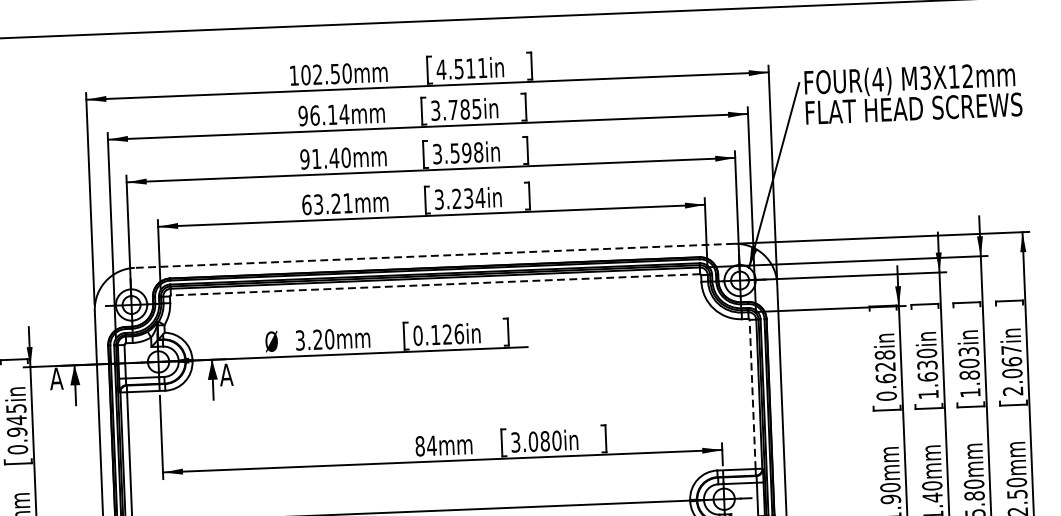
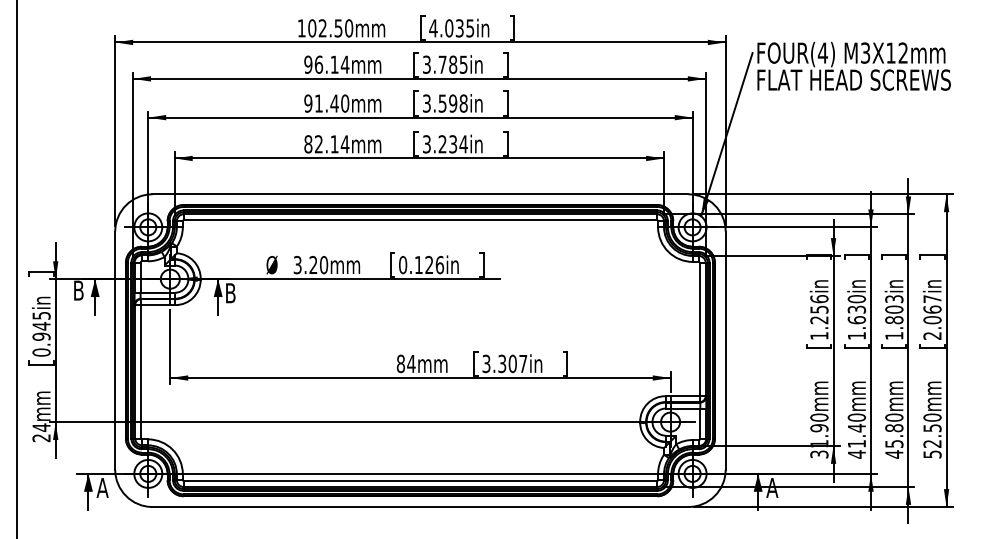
text: (470, 68) -> (459, 28), 4.511in -> 4.035in
text: (327, 204) -> (326, 144), 63.21mm -> 82.14mm
line: (434, 256) -> (420, 194), dashed -> solid
line: (435, 285) -> (420, 220), dashed -> solid
text: (226, 375) -> (230, 293), A -> B
text: (885, 375) -> (819, 317), 0.628in -> 1.256in
text: (56, 378) -> (78, 290), A -> B
line: (752, 394) -> (699, 329), dashed -> solid
text: (544, 440) -> (512, 363), 3.080in -> 3.307in

